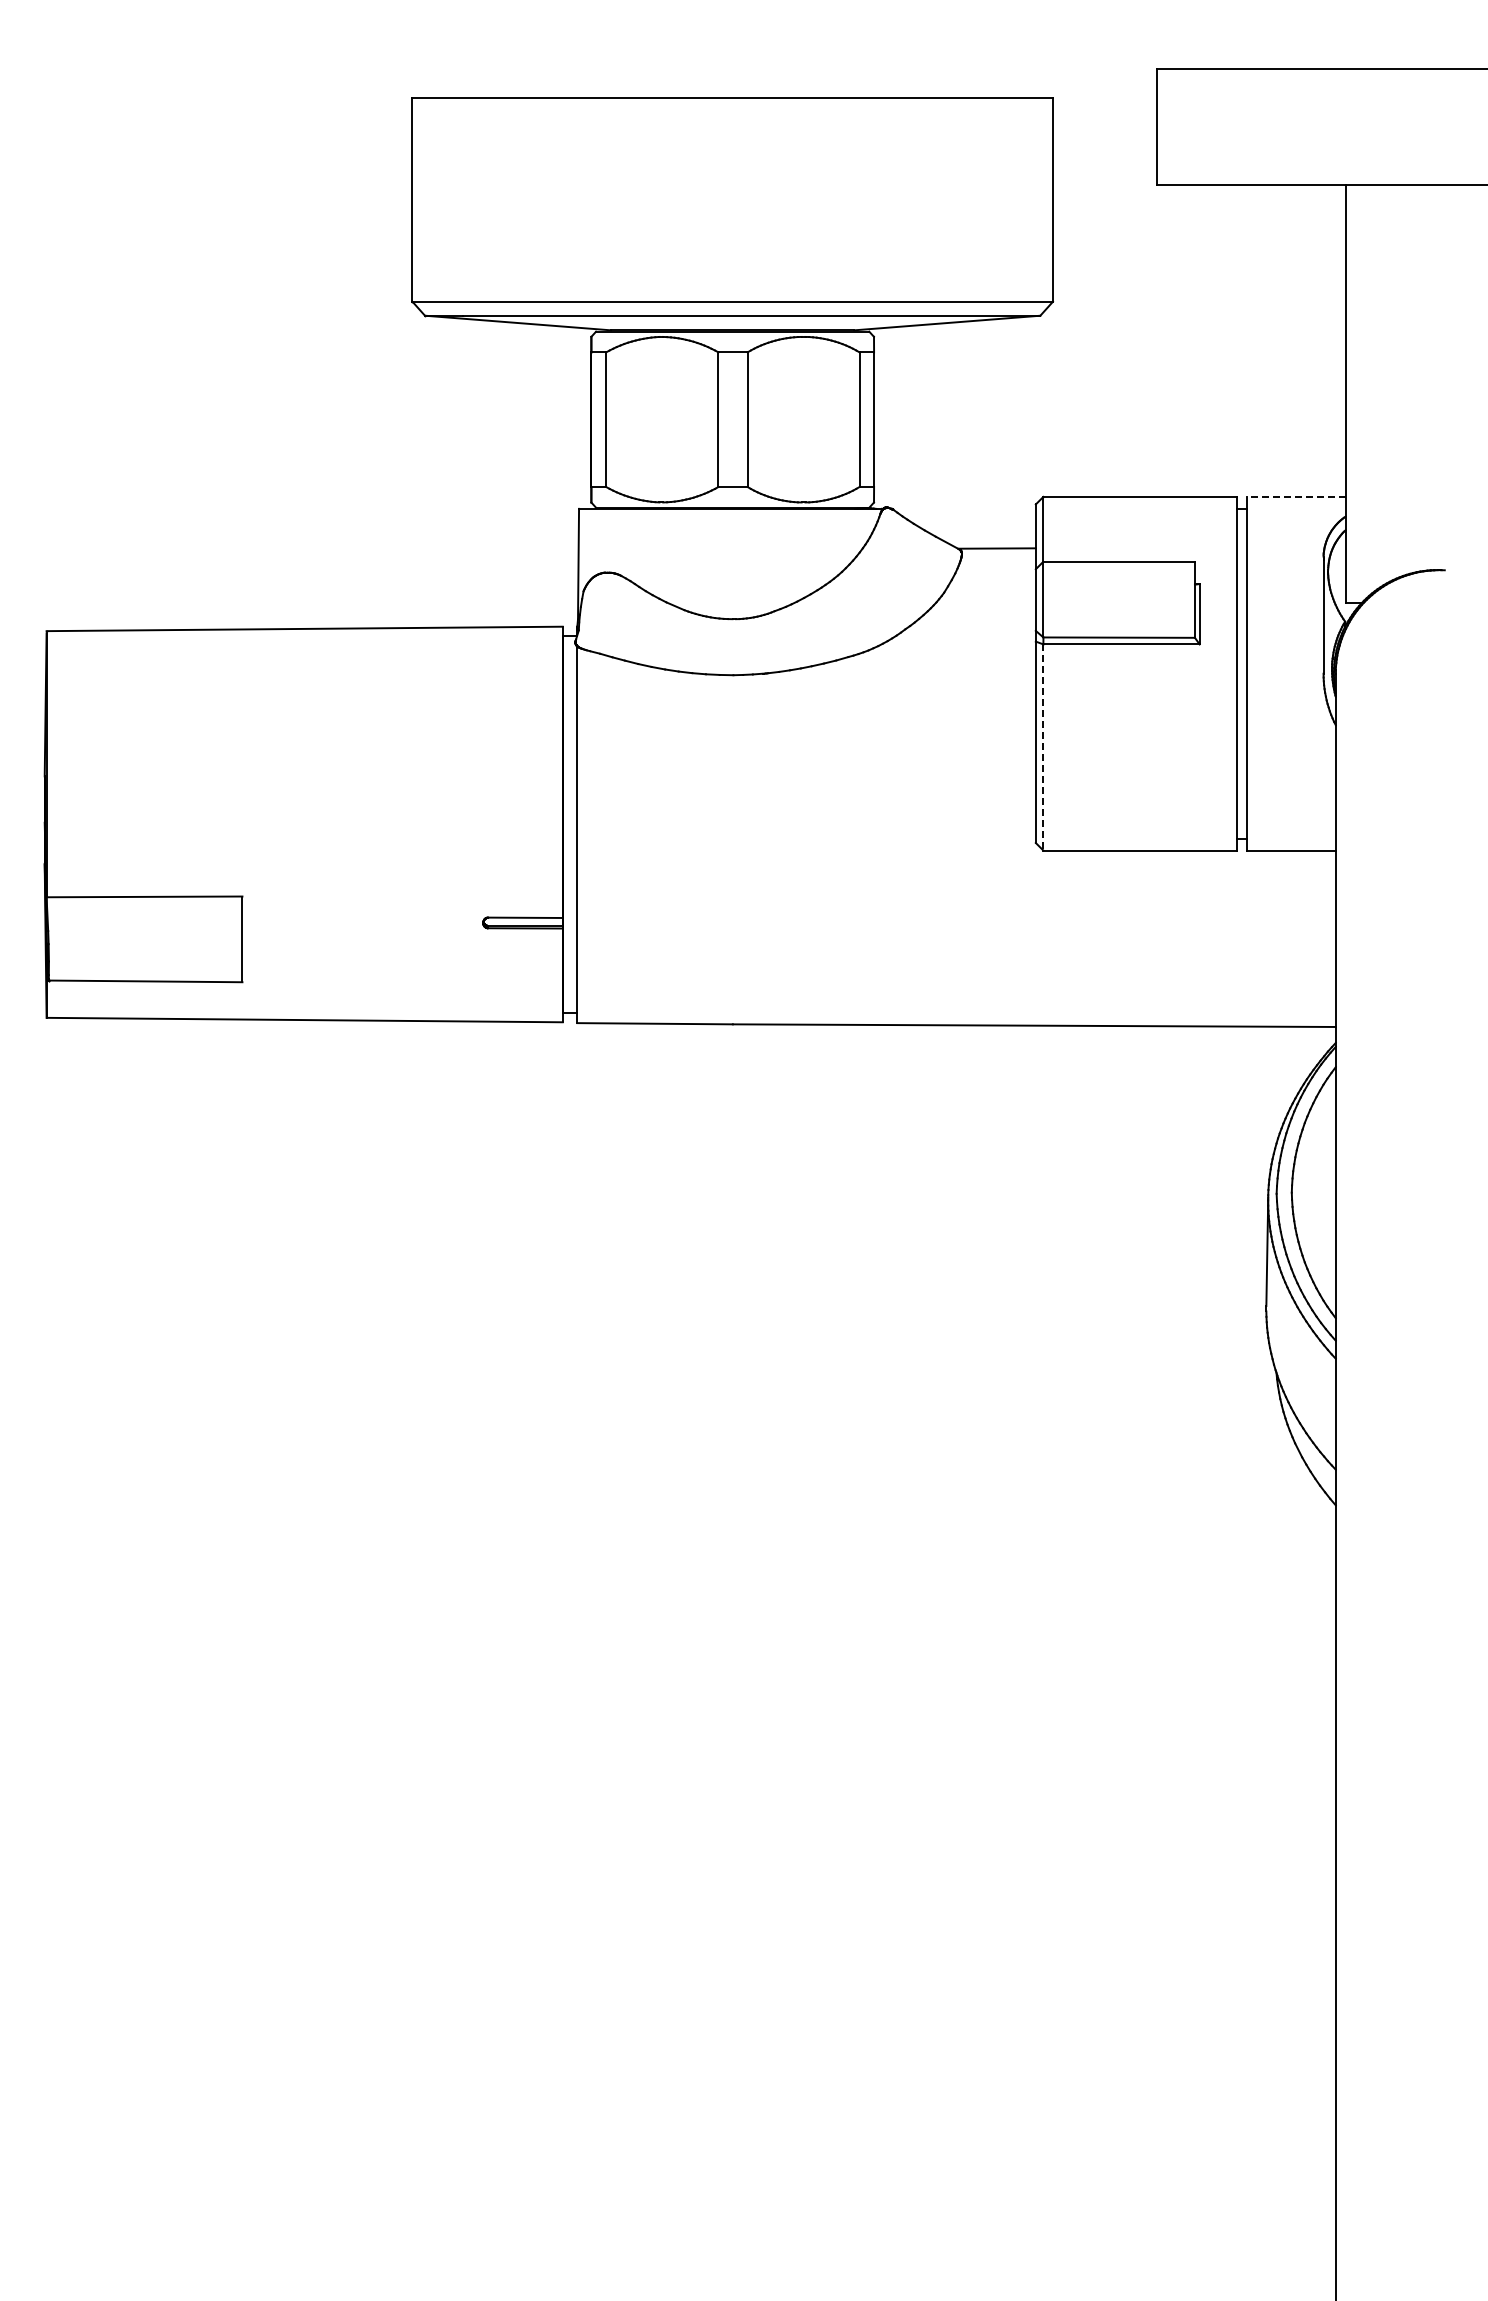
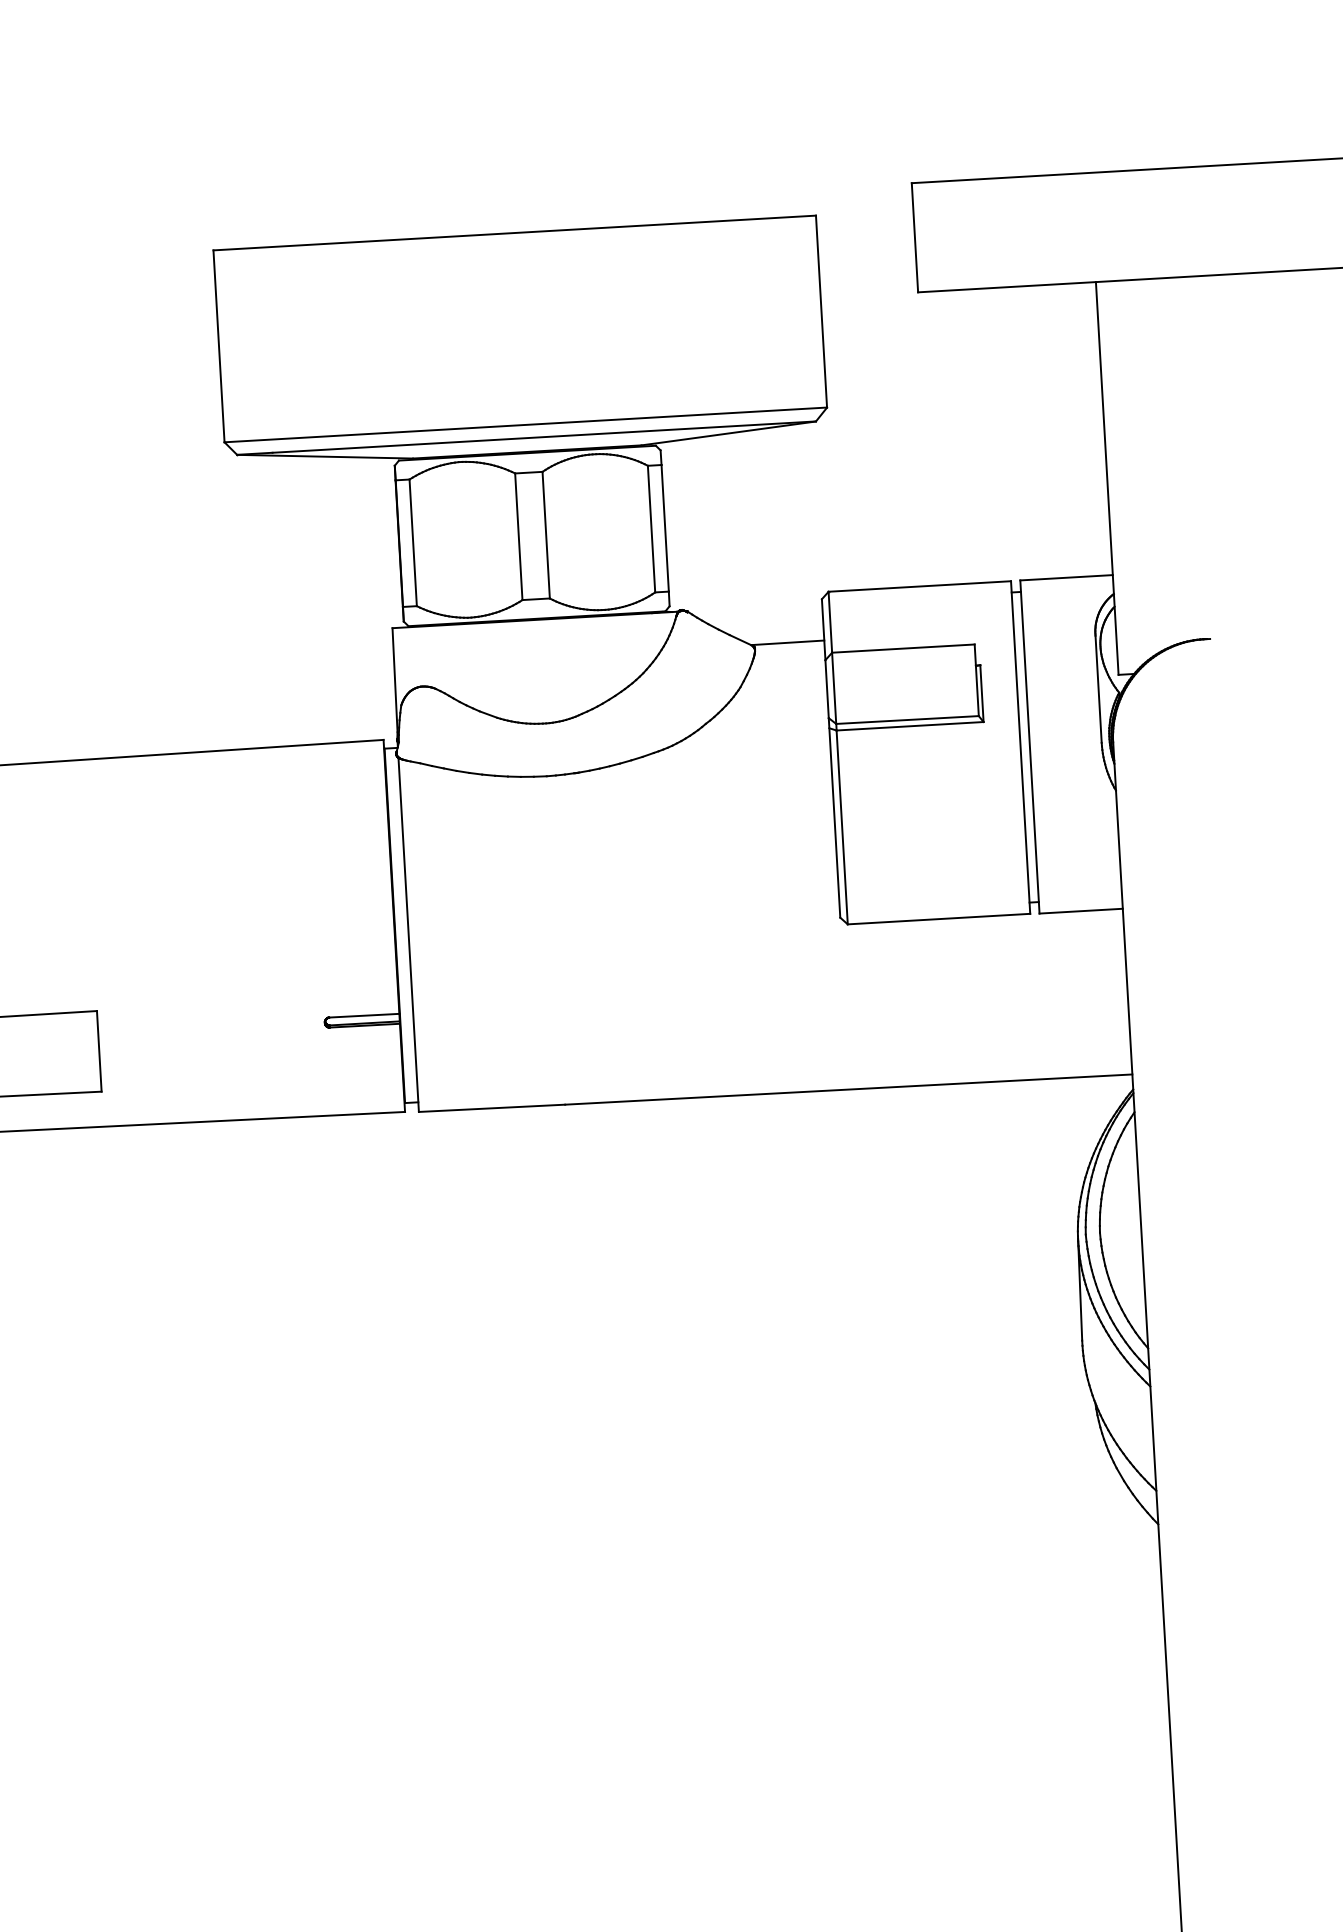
line: (1295, 496) -> (1065, 577), dashed -> solid
line: (1043, 747) -> (842, 827), dashed -> solid

